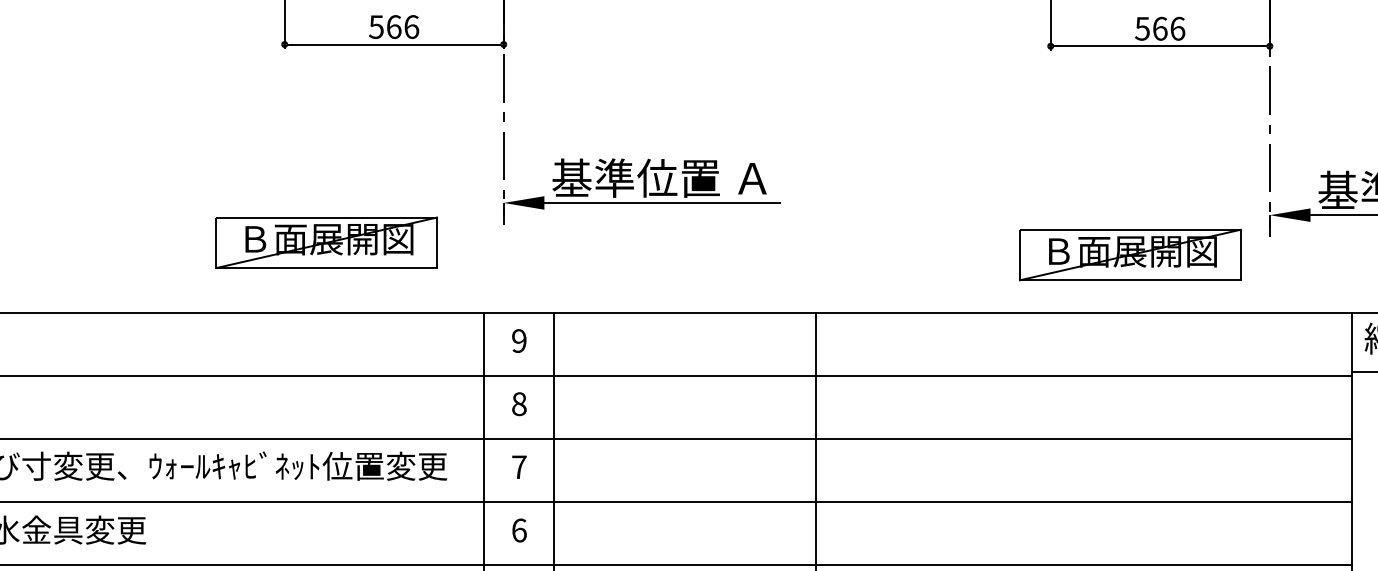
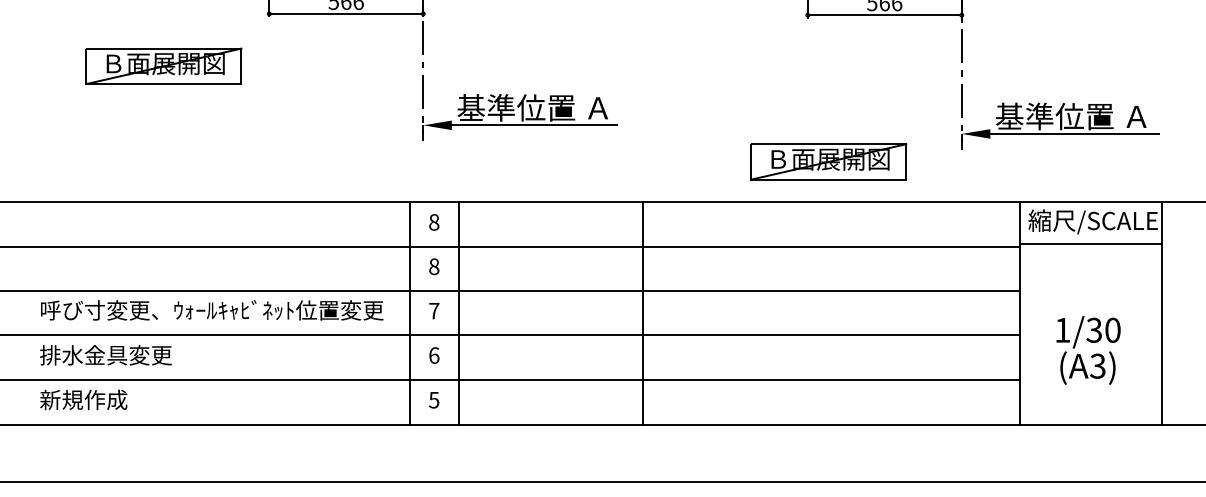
part: (326, 241) -> (163, 65), moved
part: (1130, 254) -> (828, 161), moved
text: (519, 341) -> (434, 222), 9 -> 8

